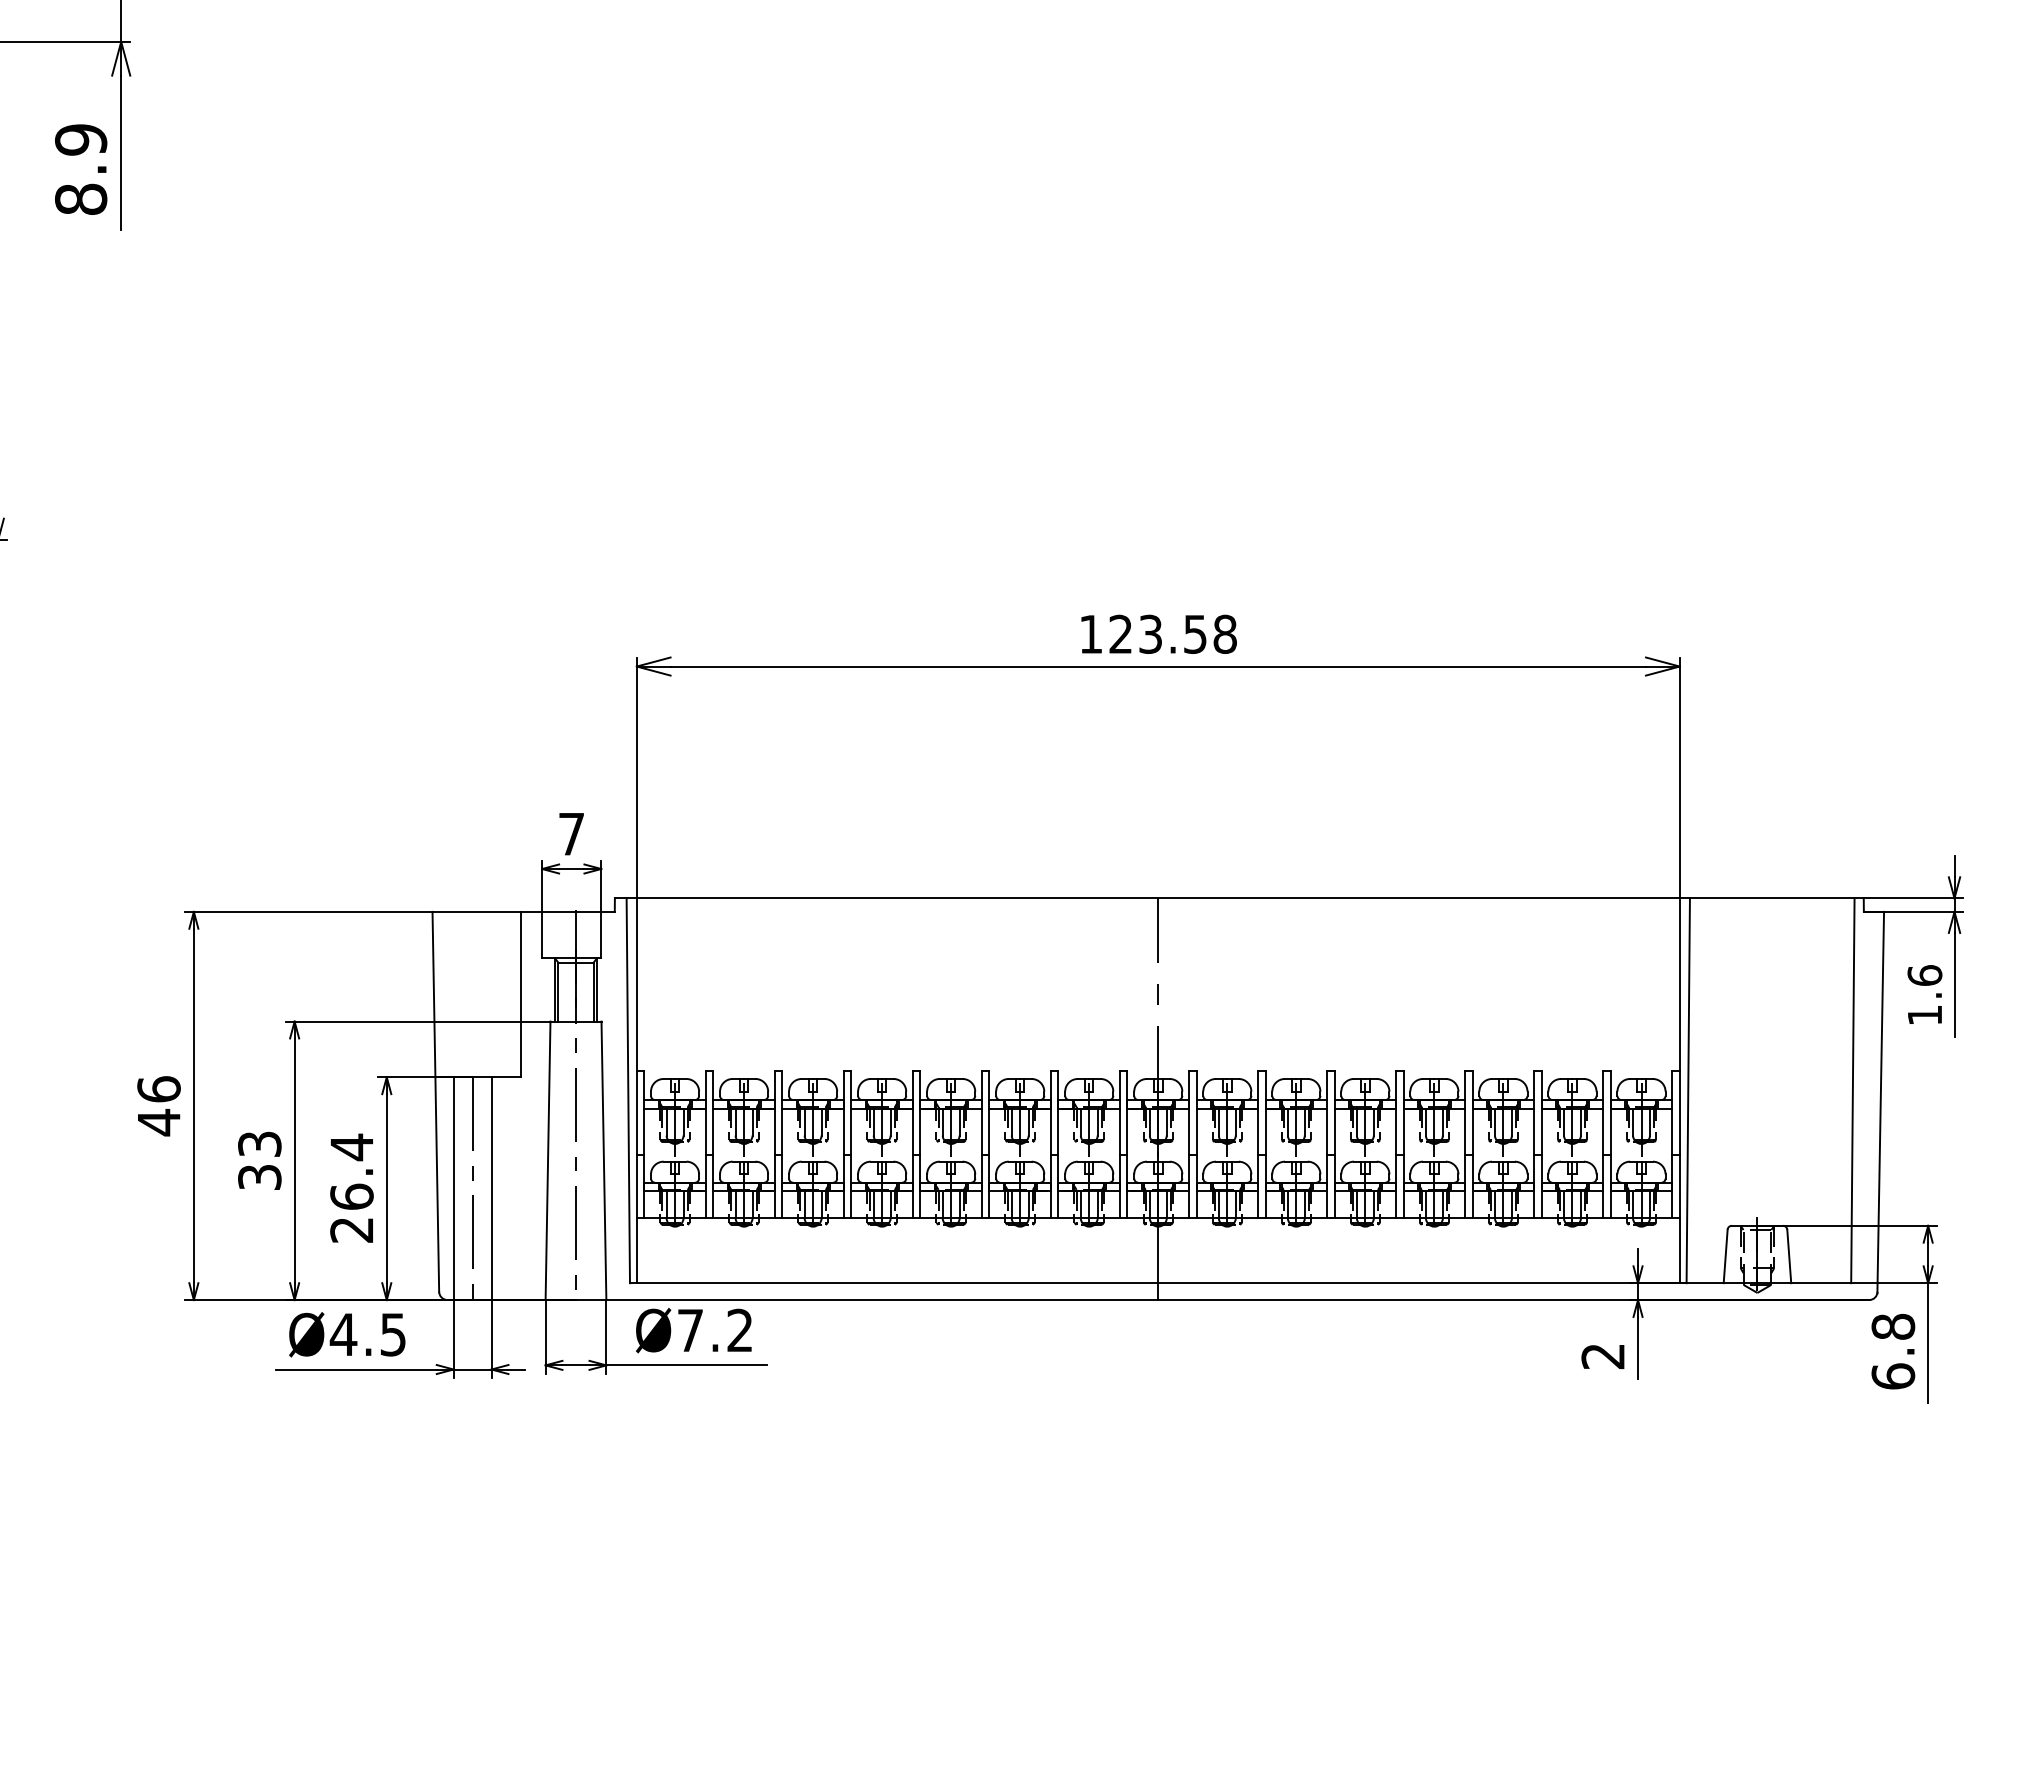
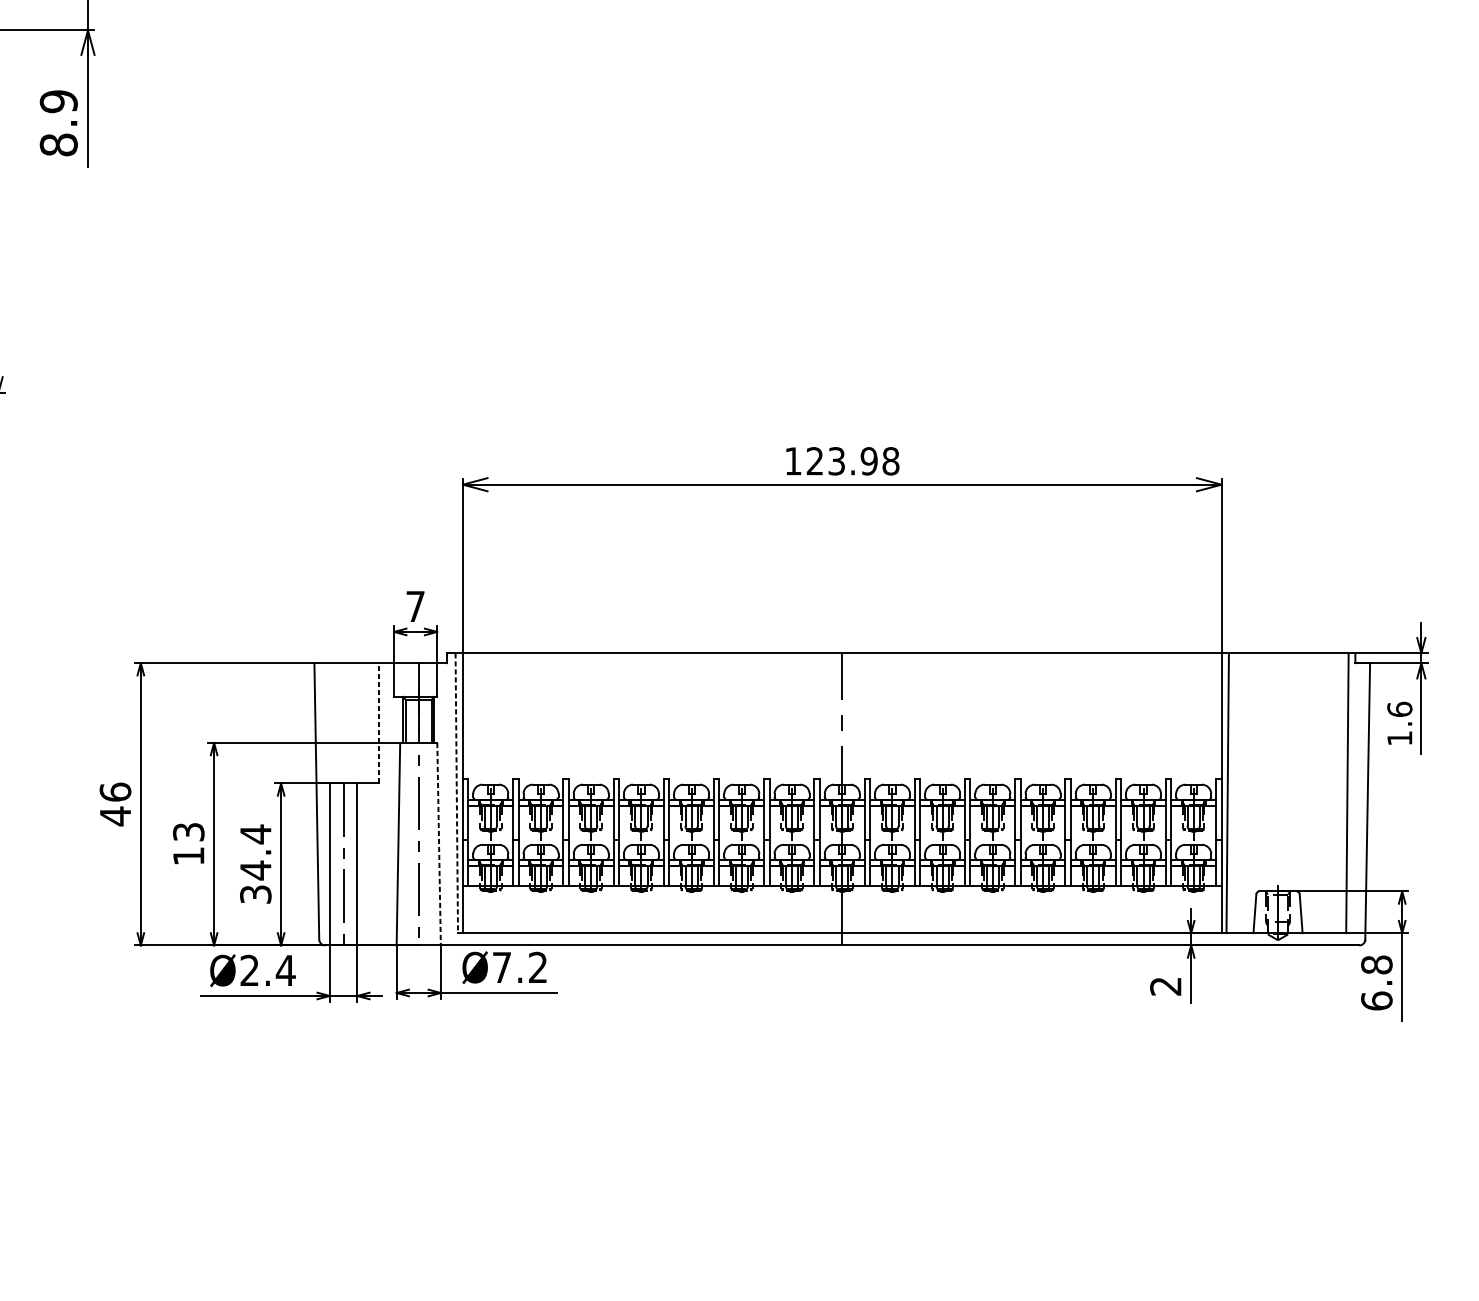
text: (1195, 633) -> (869, 460), 123.58 -> 123.98
line: (521, 994) -> (379, 723), solid -> dashed
line: (628, 1091) -> (456, 793), solid -> dashed
line: (603, 1161) -> (438, 844), solid -> dashed
text: (259, 1177) -> (188, 856), 33 -> 13
text: (351, 1212) -> (255, 881), 26.4 -> 34.4
text: (368, 1334) -> (267, 970), Ø4.5 -> Ø2.4

